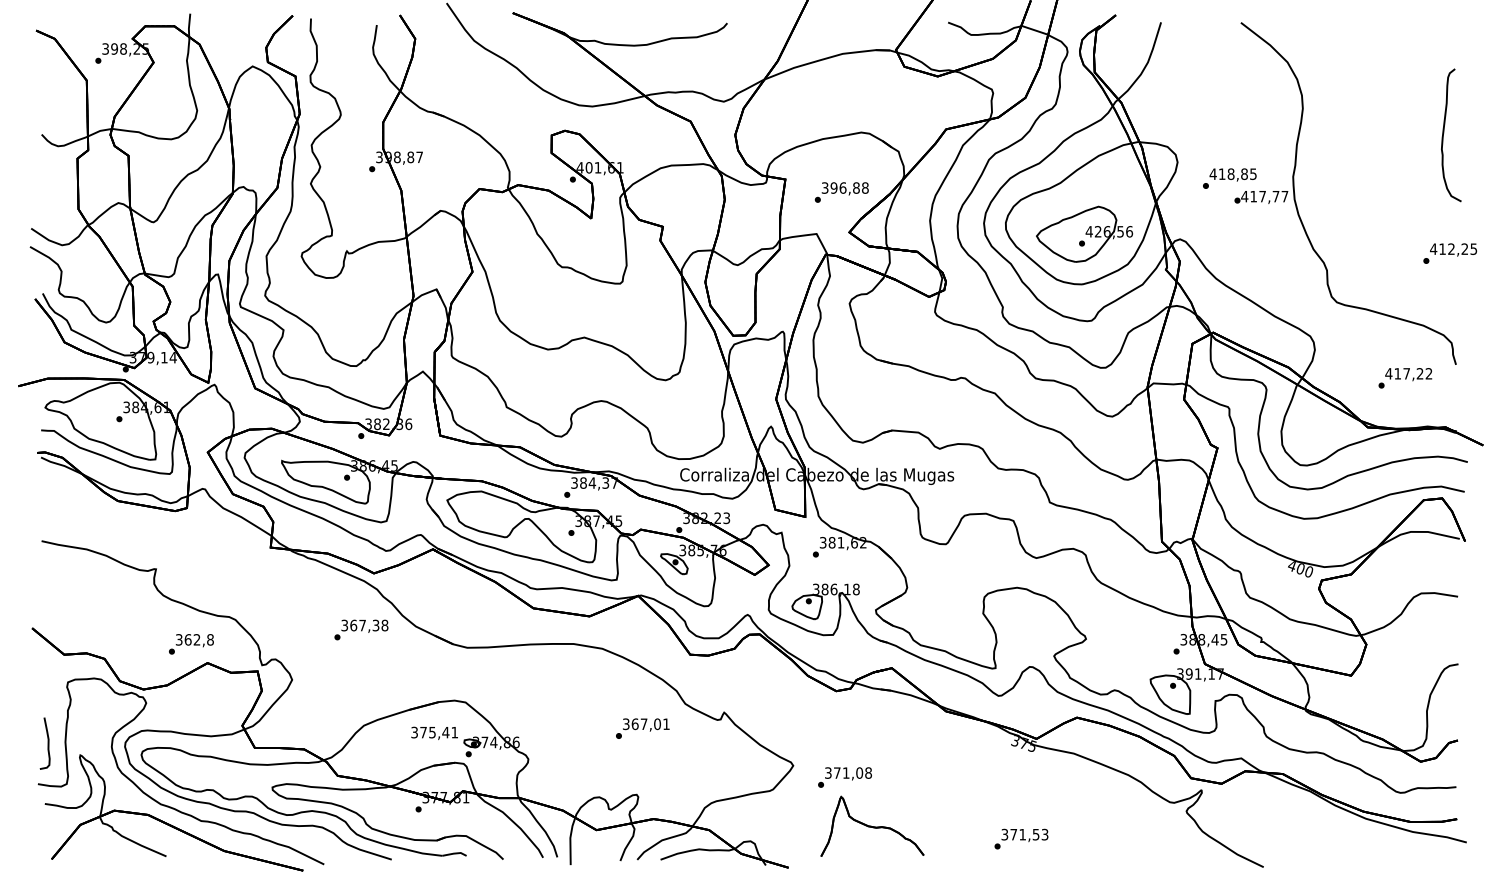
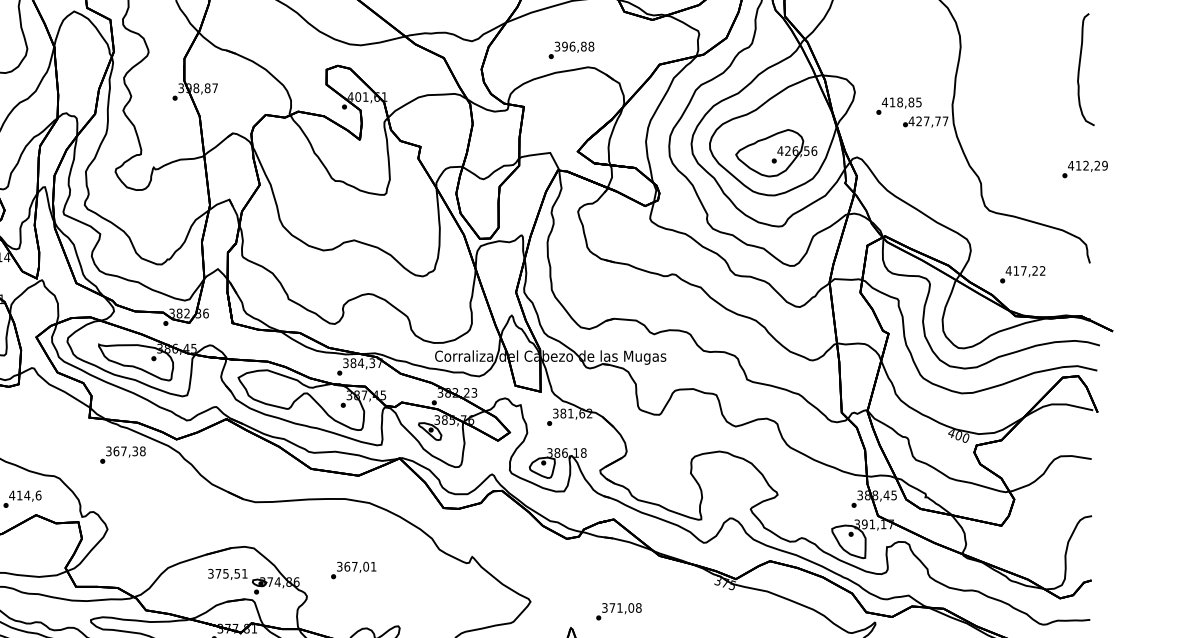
text: (841, 192) -> (571, 50), moved
text: (1253, 196) -> (919, 121), 417,77 -> 427,77
text: (1473, 248) -> (1104, 165), 412,25 -> 412,29
text: (1405, 378) -> (1022, 274), moved
text: (361, 629) -> (123, 454), moved
text: (194, 639) -> (25, 495), 362,8 -> 414,6
text: (642, 728) -> (353, 570), moved
text: (445, 732) -> (236, 573), 375,41 -> 375,51
text: (844, 777) -> (618, 611), moved

